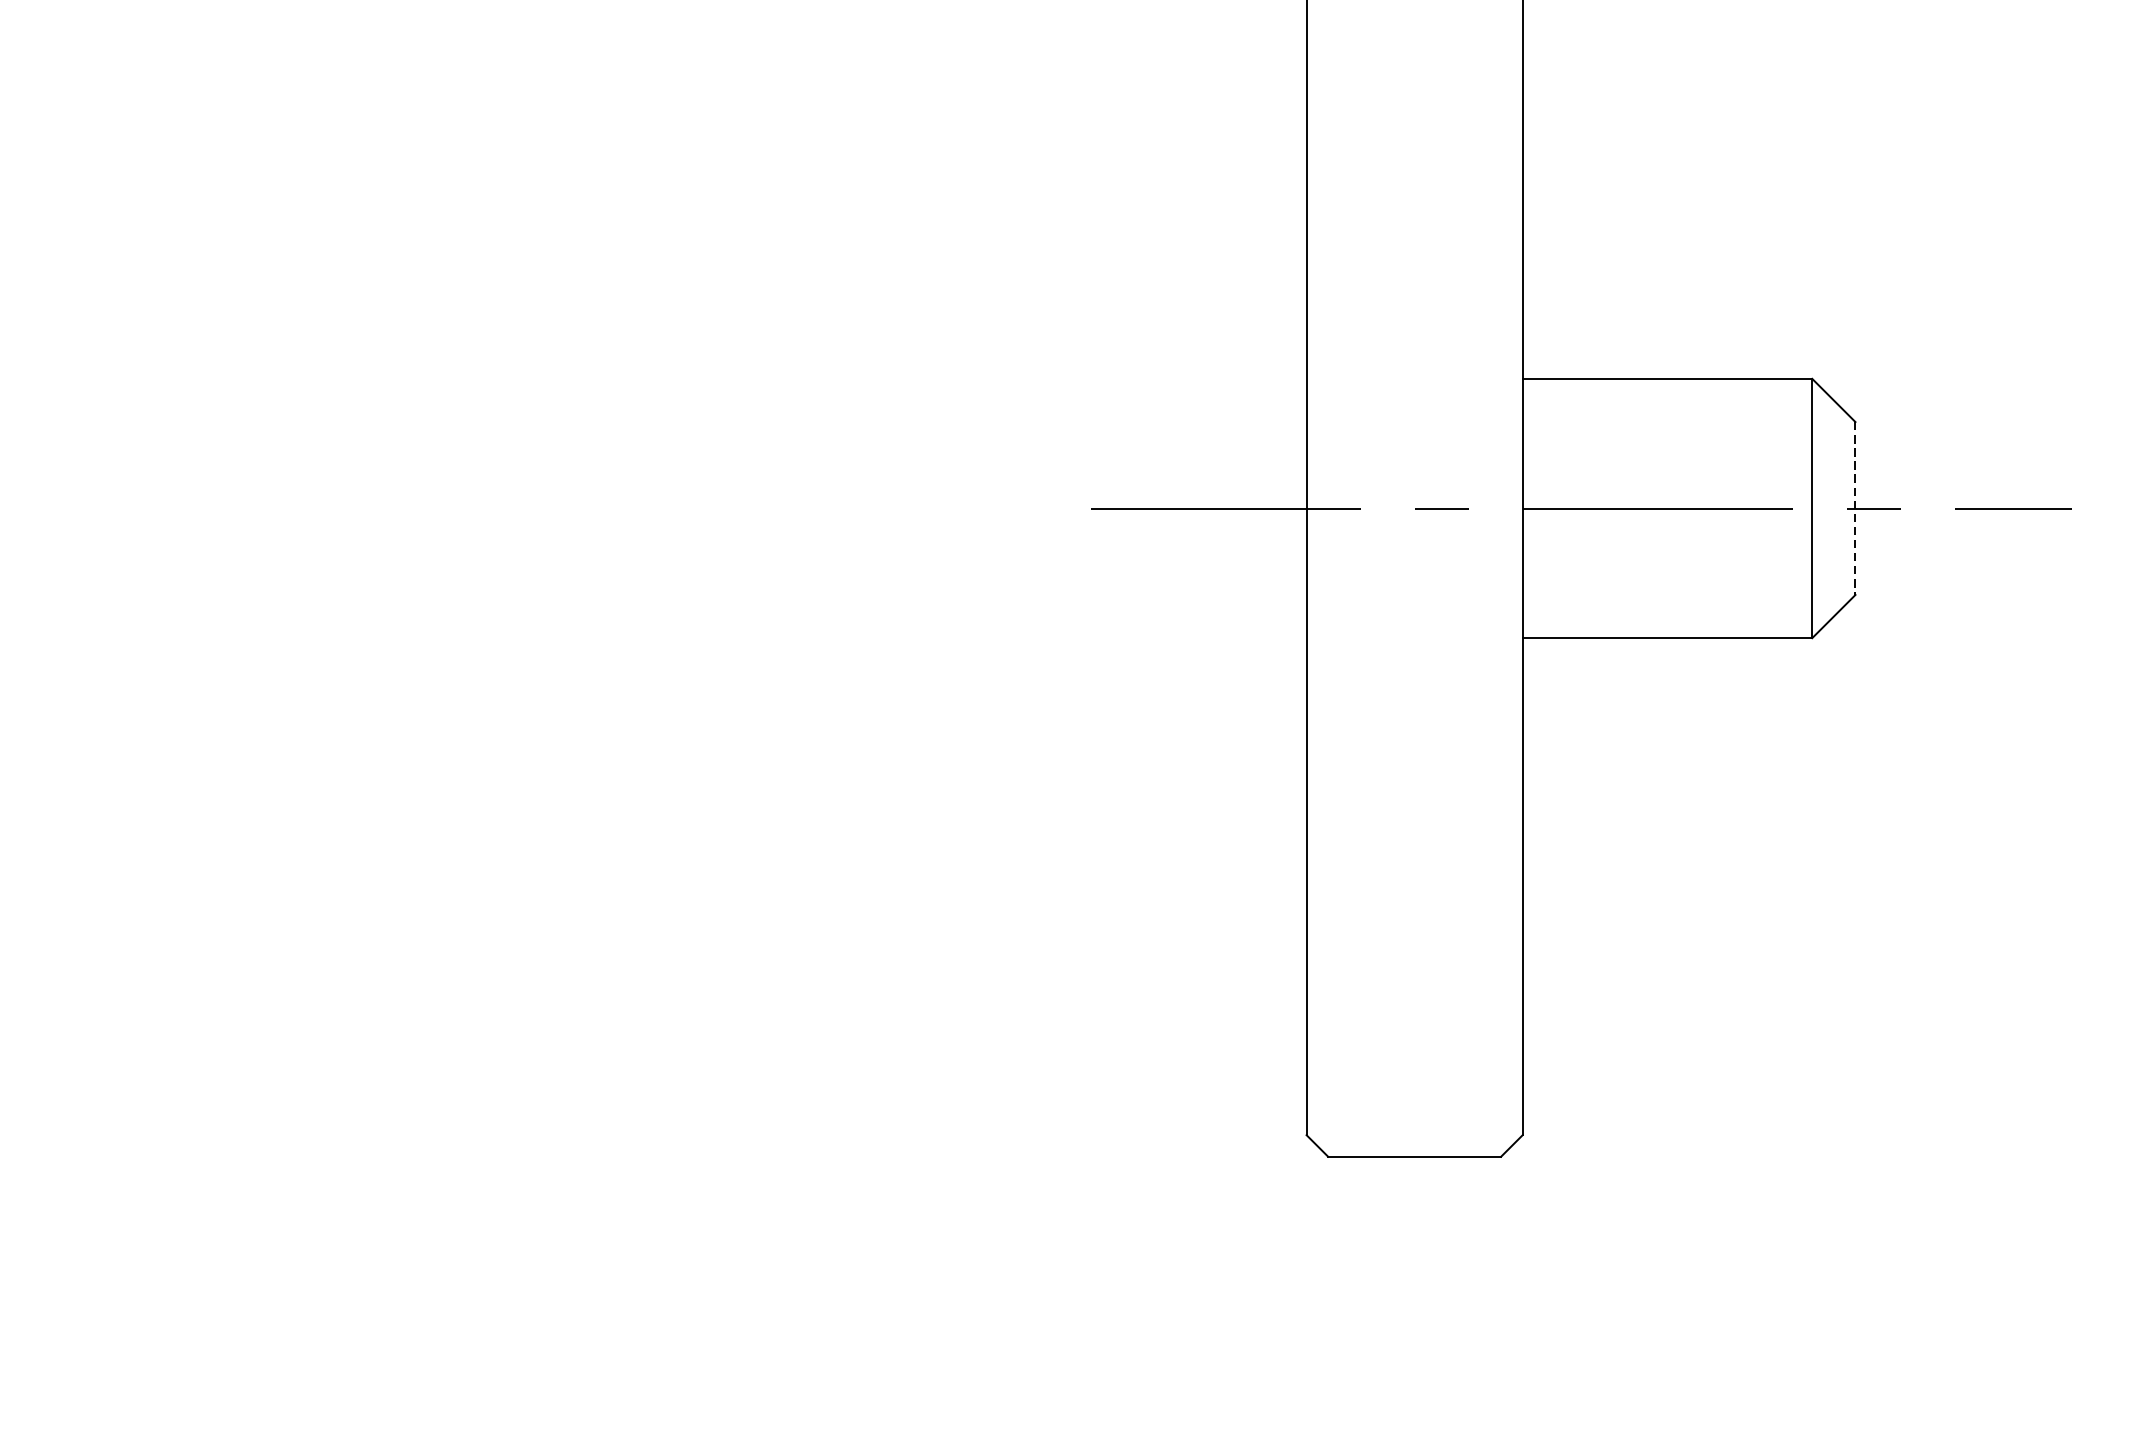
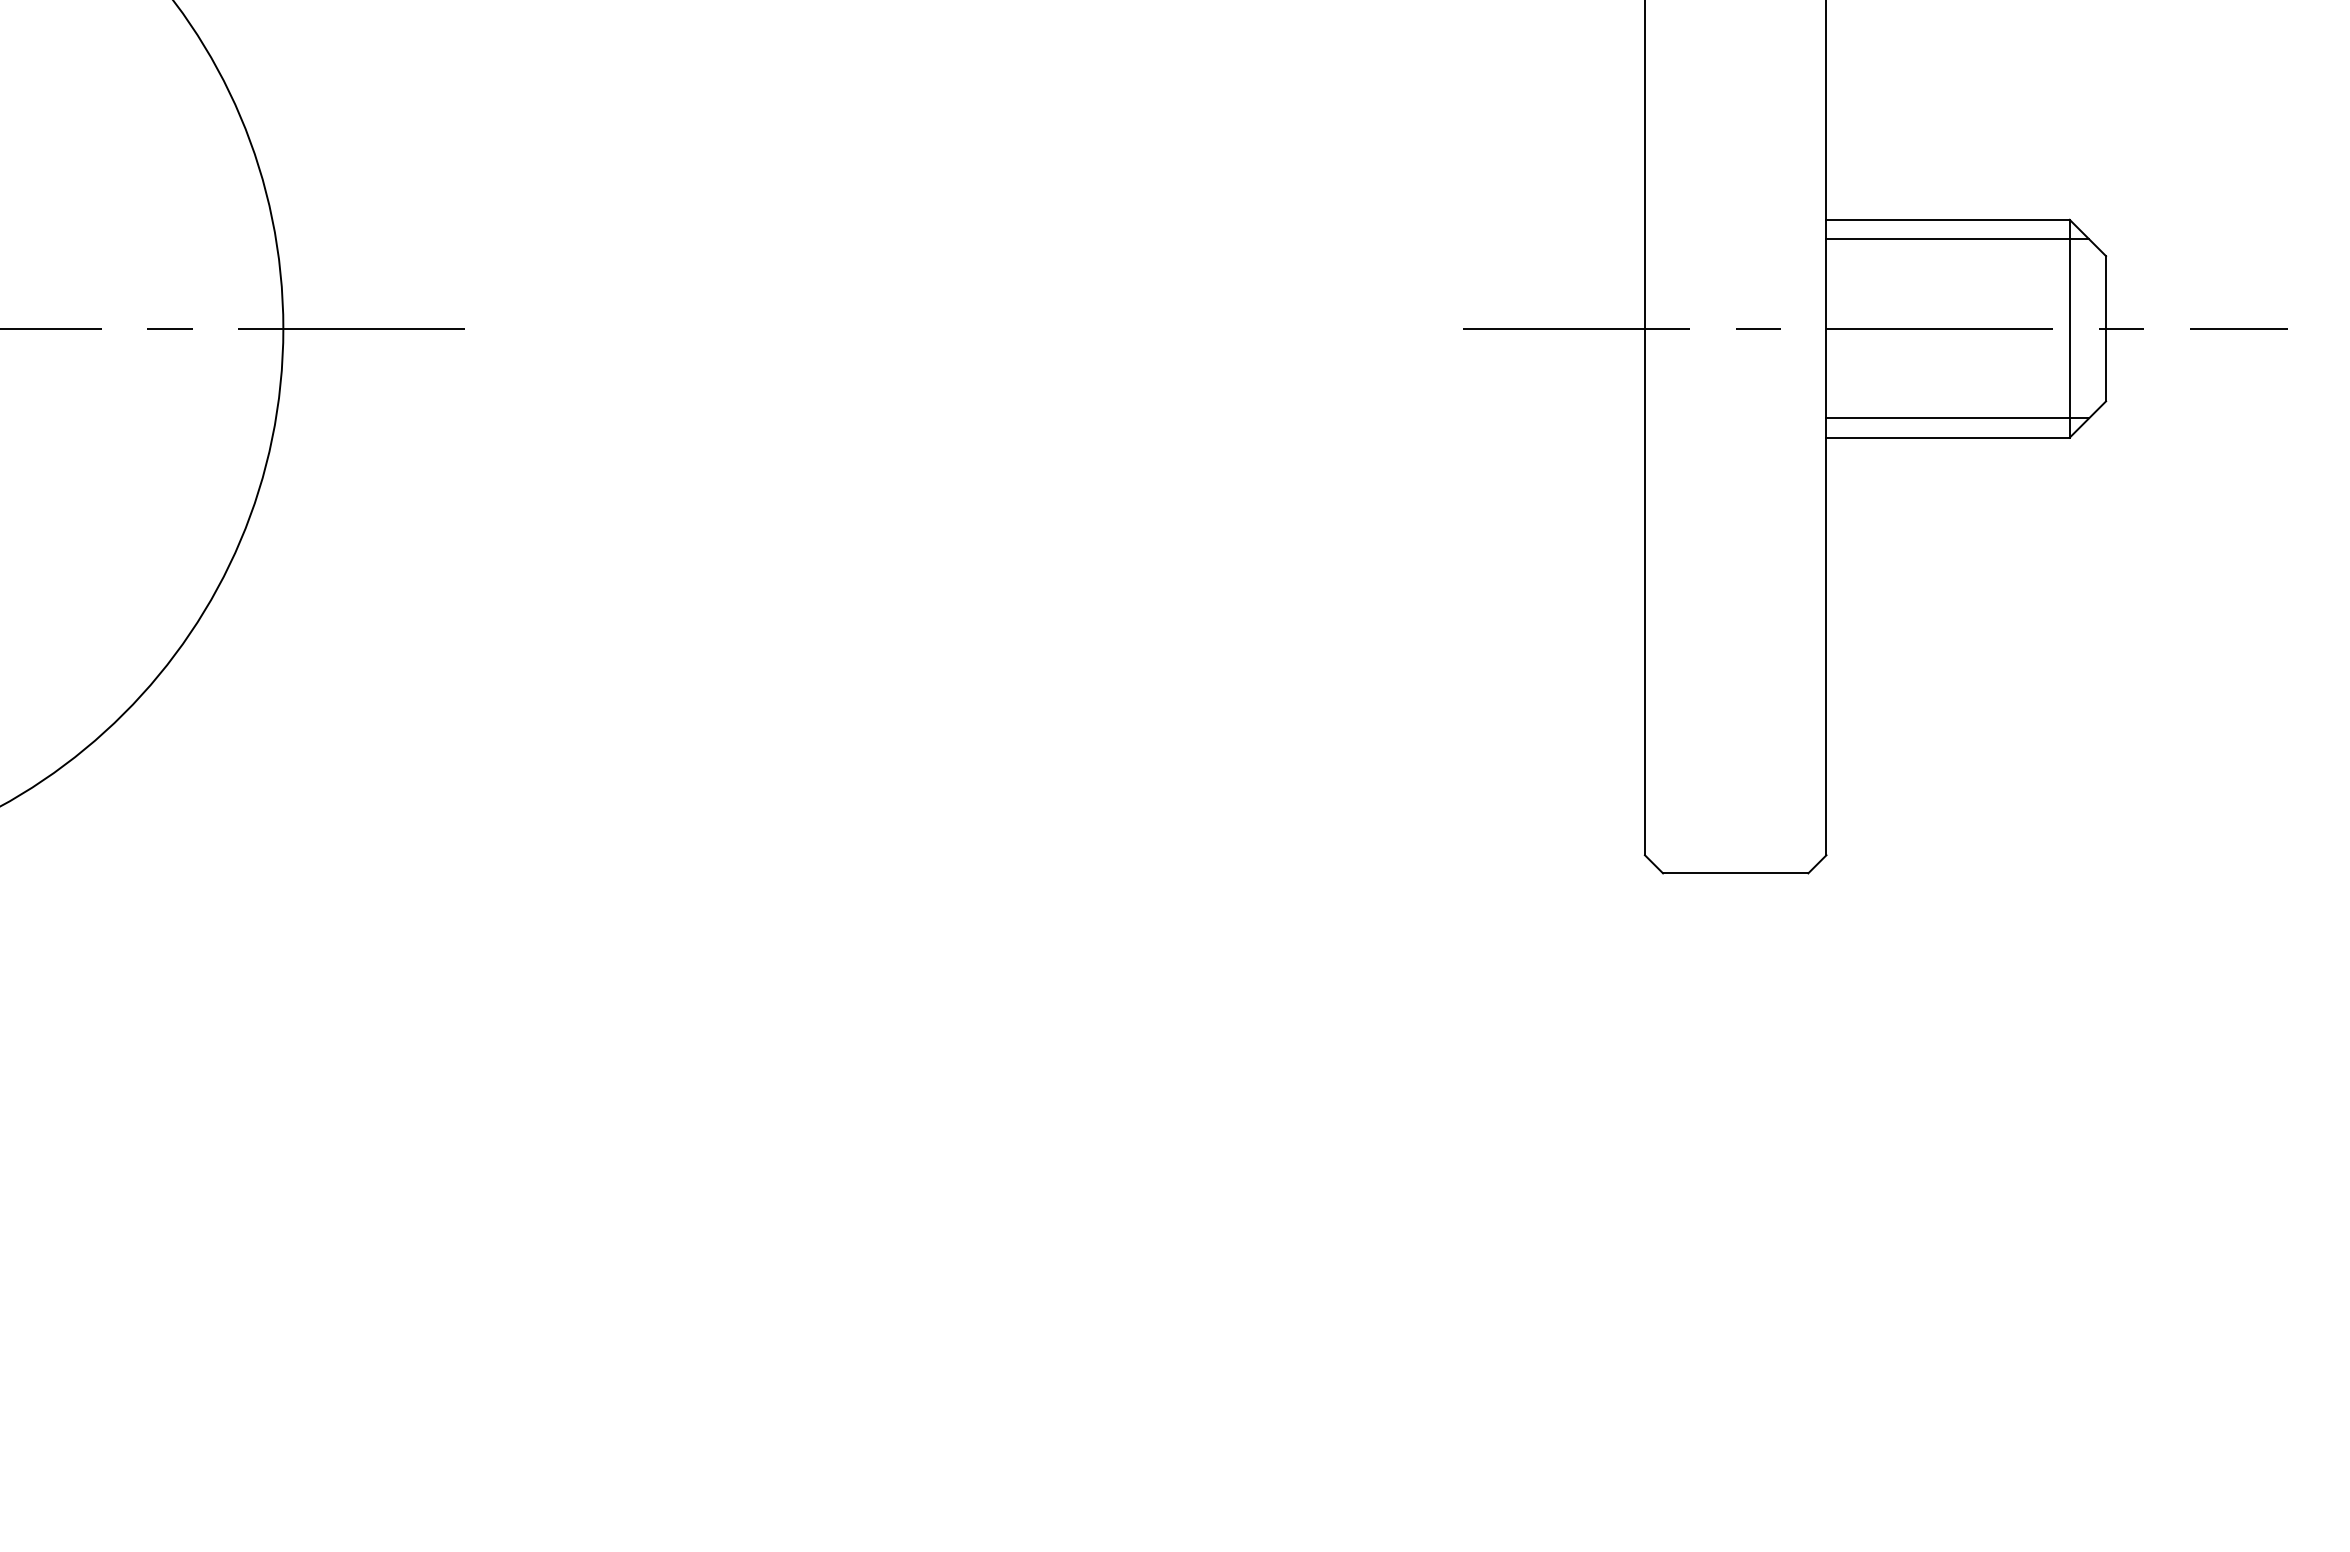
line: (1678, 402) -> (1957, 239), added
line: (1856, 508) -> (2106, 328), dashed -> solid
line: (1678, 615) -> (1957, 418), added

